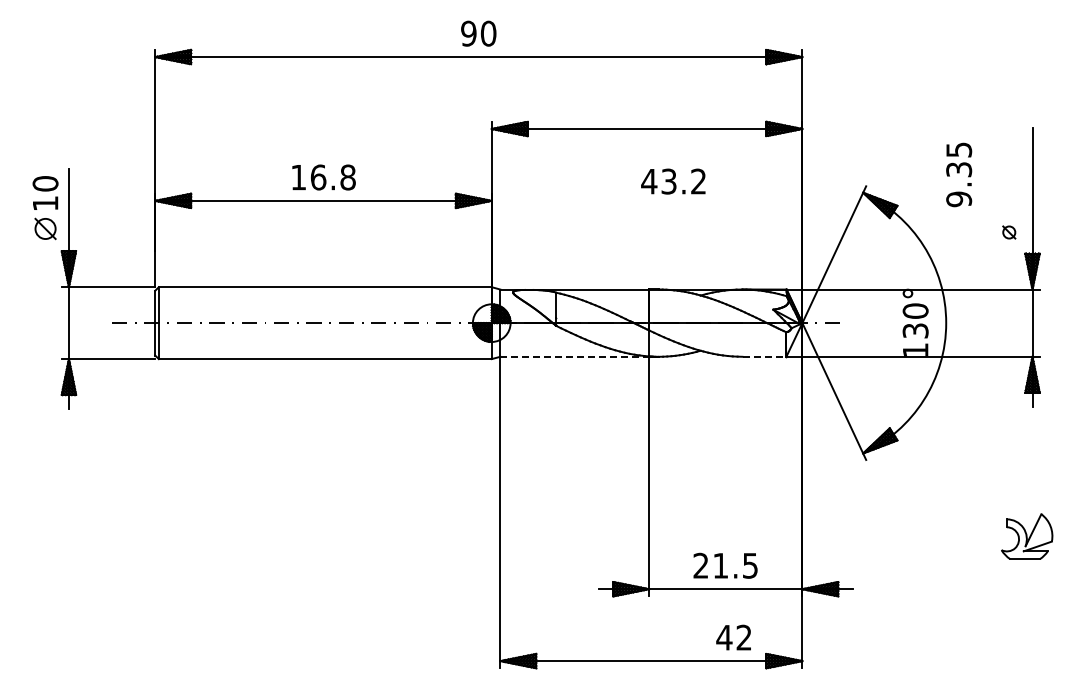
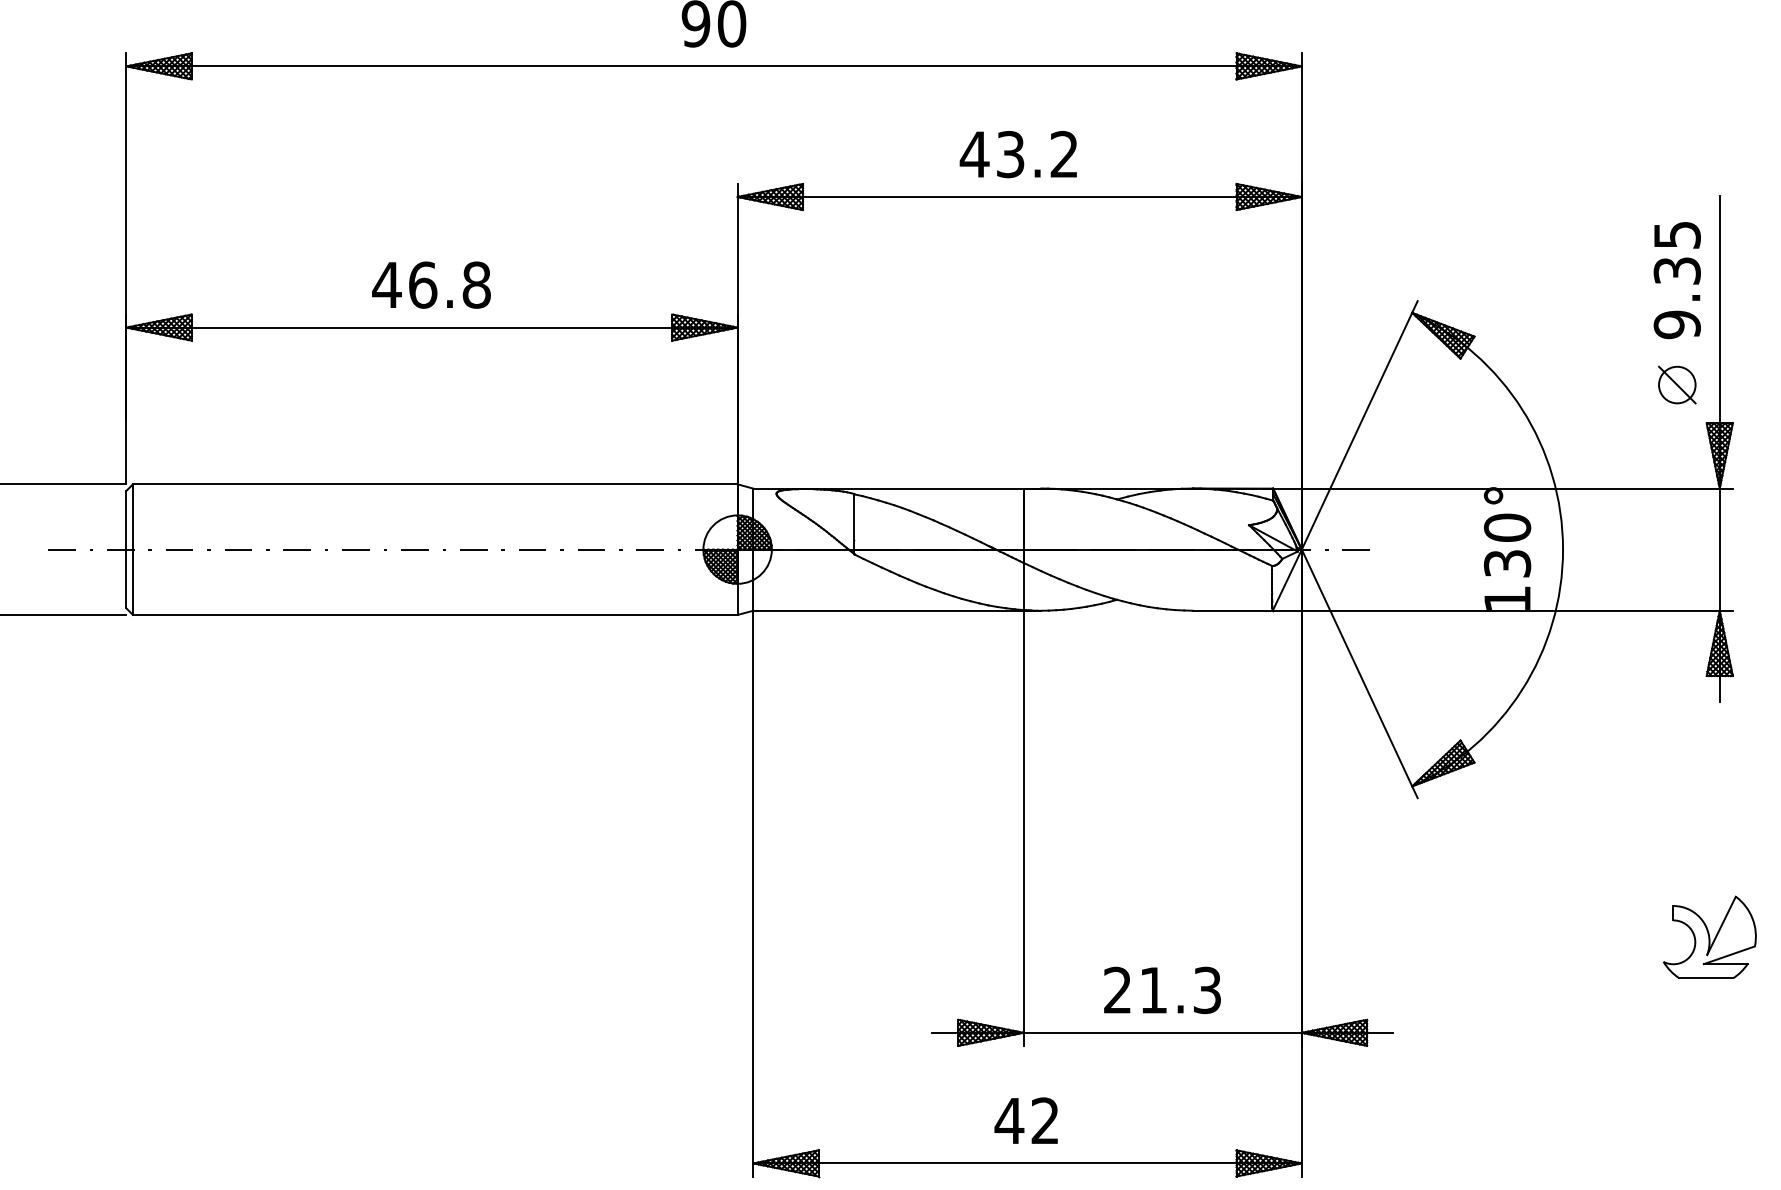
text: (959, 174) -> (1677, 279), moved
text: (298, 177) -> (386, 285), 16.8 -> 46.8
text: (673, 181) -> (1018, 154), moved
part: (1009, 232) -> (1677, 384), size x1.67
line: (575, 356) -> (889, 610), dashed -> solid
line: (764, 356) -> (1232, 610), dashed -> solid
text: (750, 565) -> (1207, 989), 21.5 -> 21.3
text: (733, 637) -> (1025, 1120), moved

